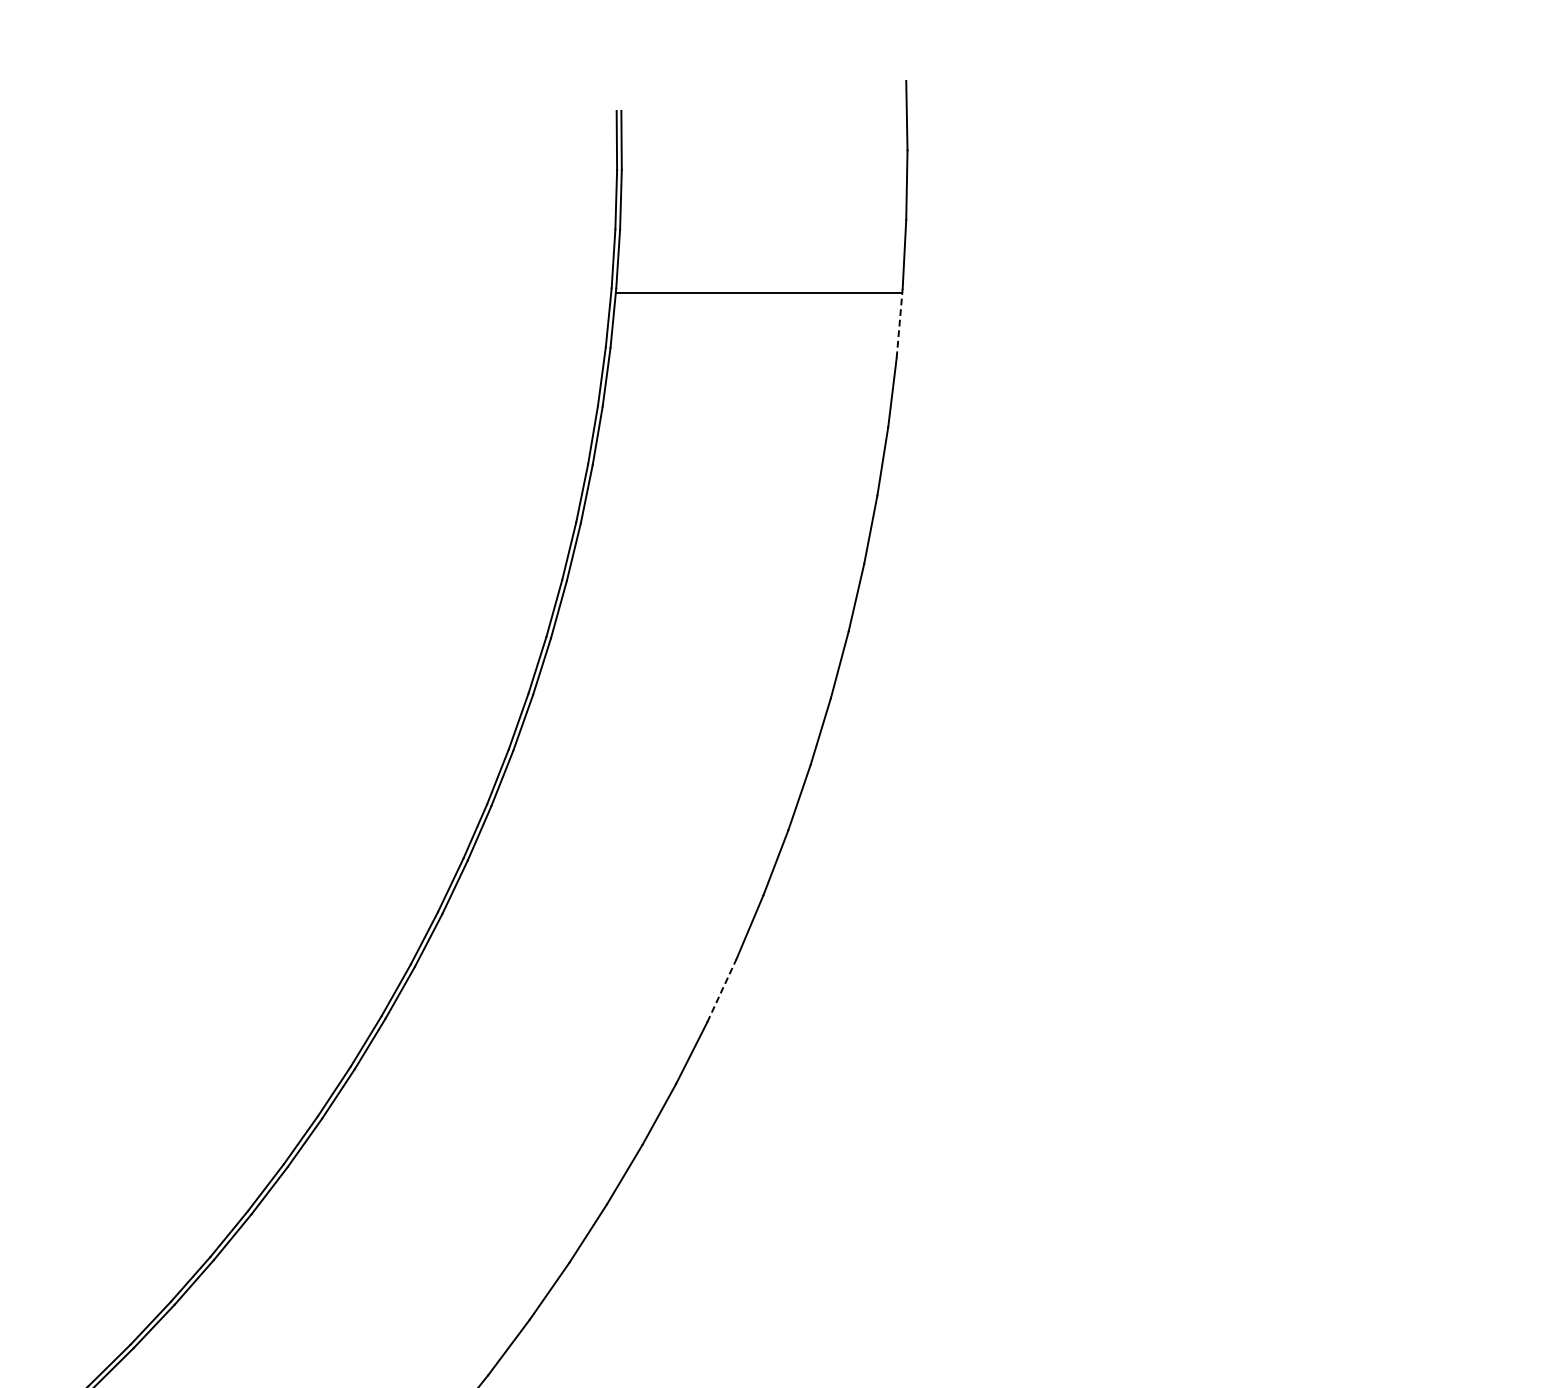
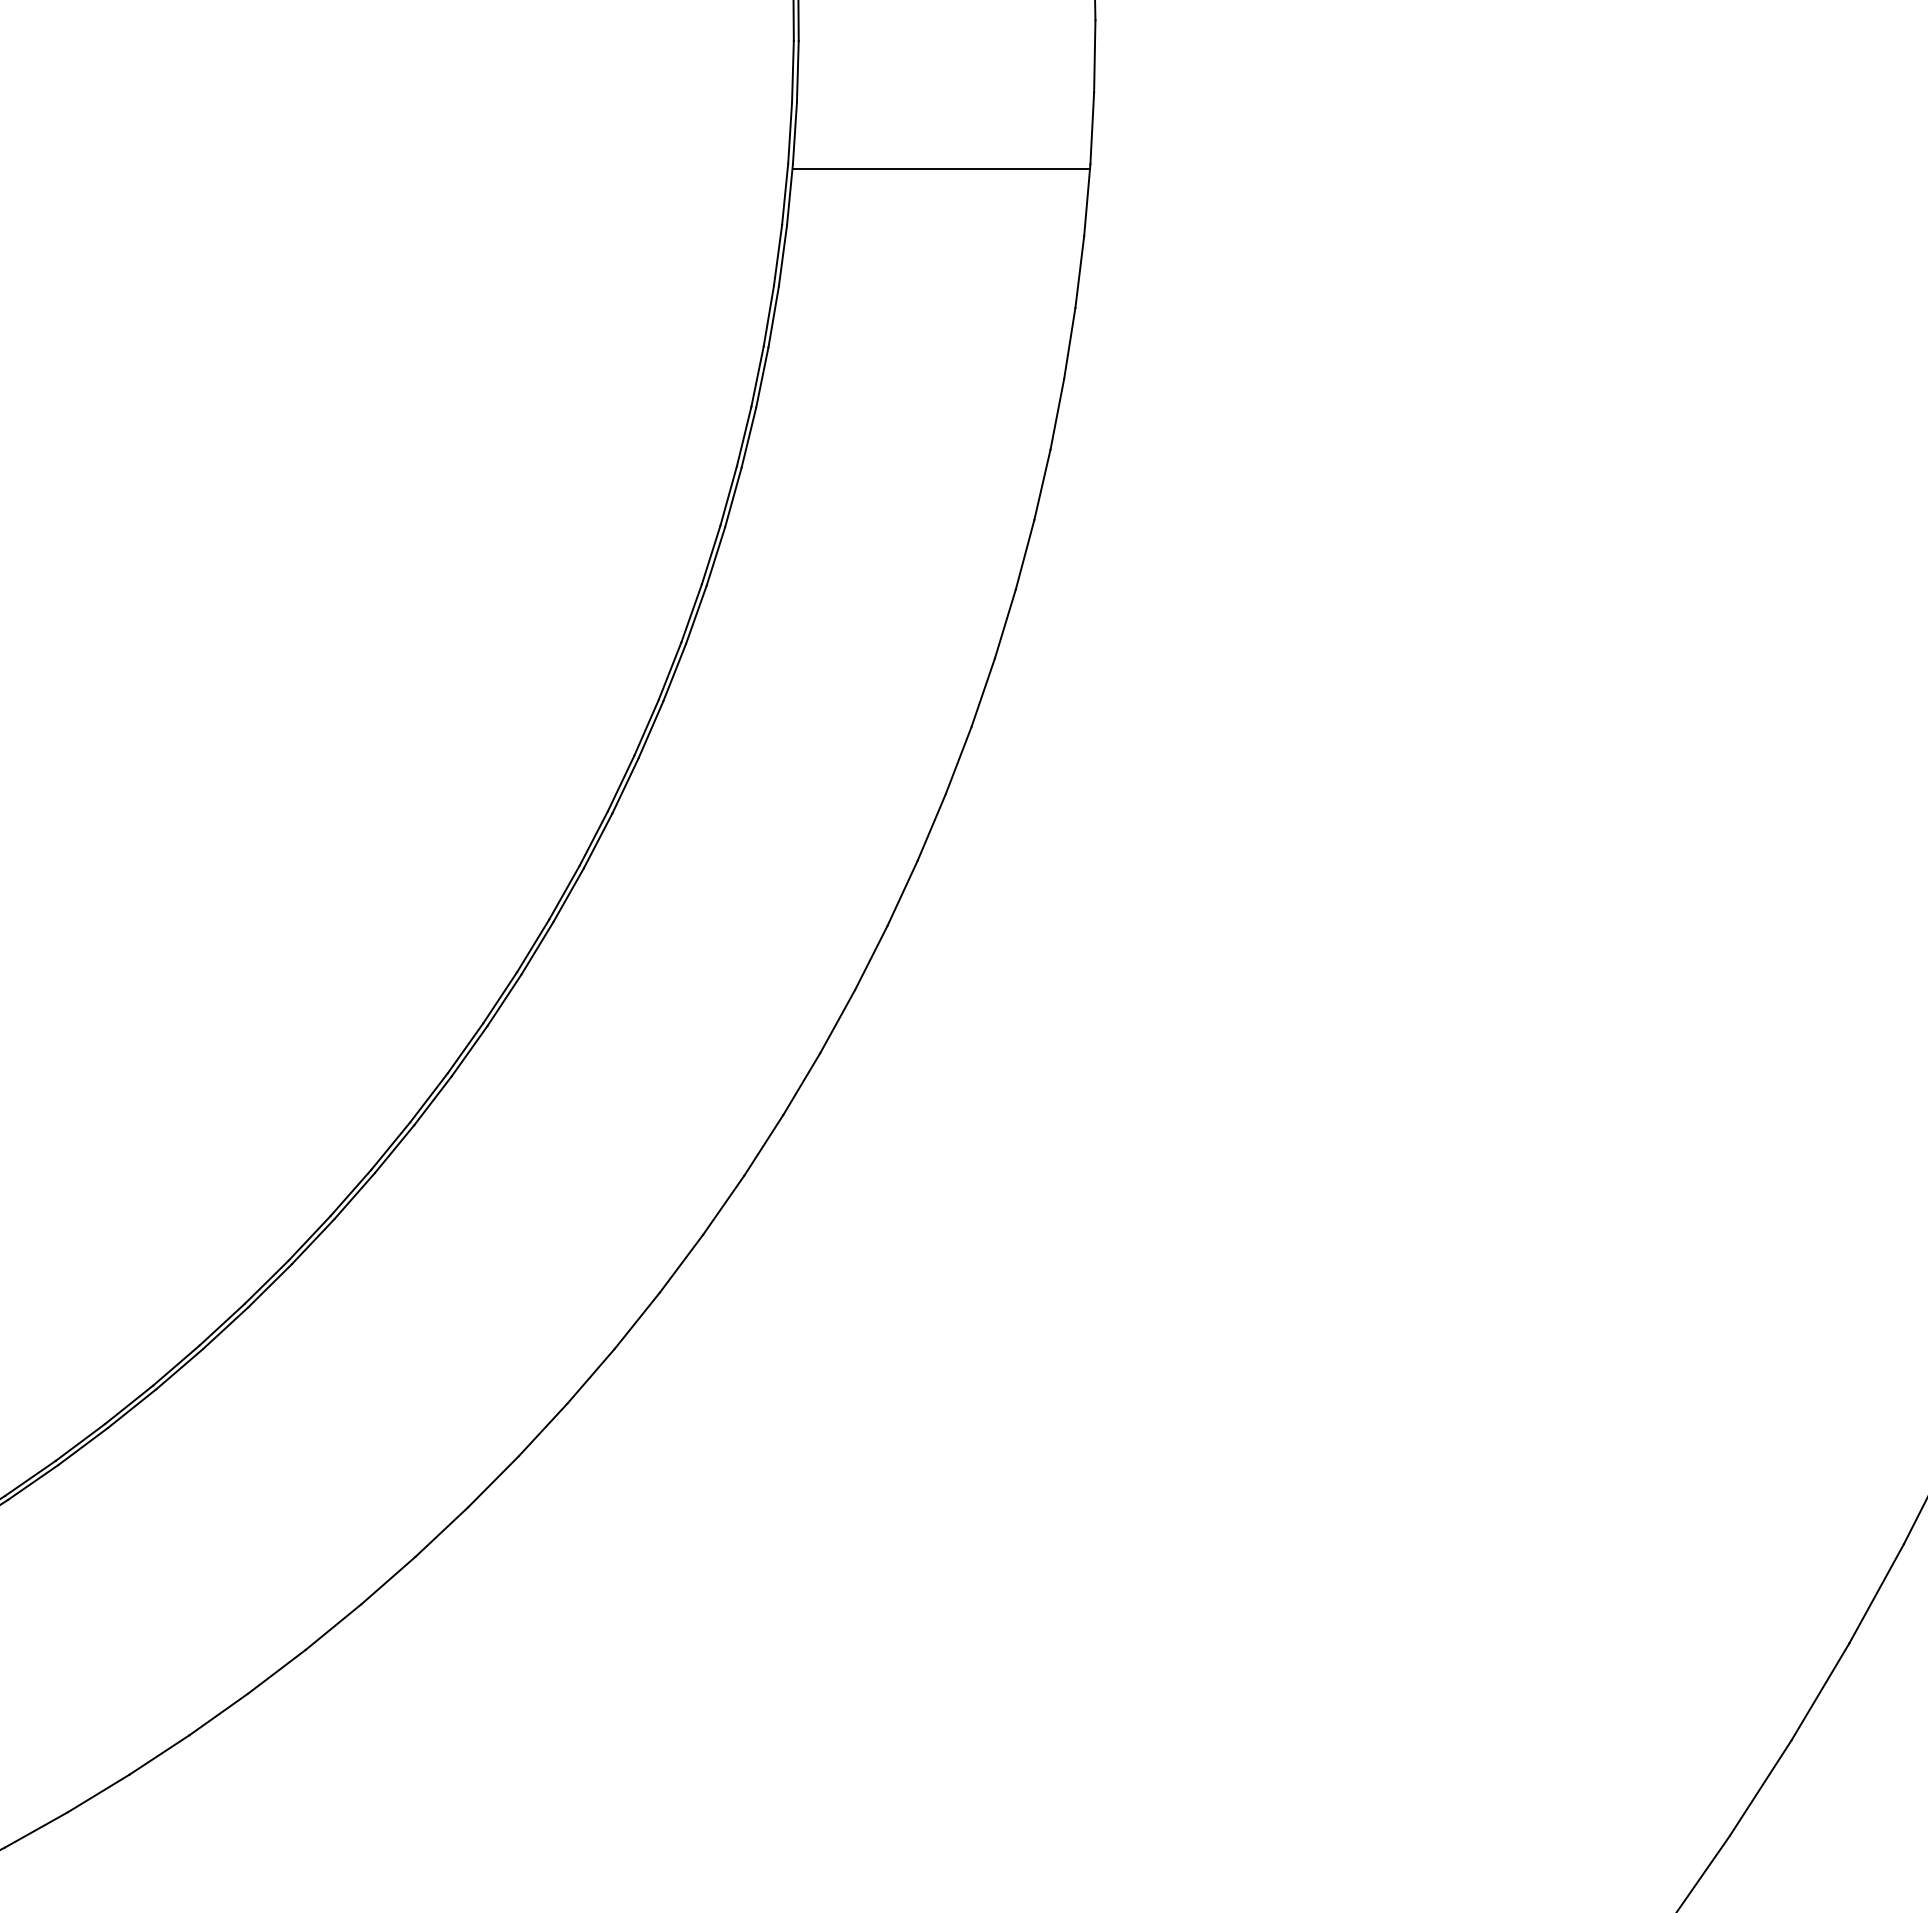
line: (899, 322) -> (1087, 199), dashed -> solid
line: (721, 990) -> (902, 892), dashed -> solid

